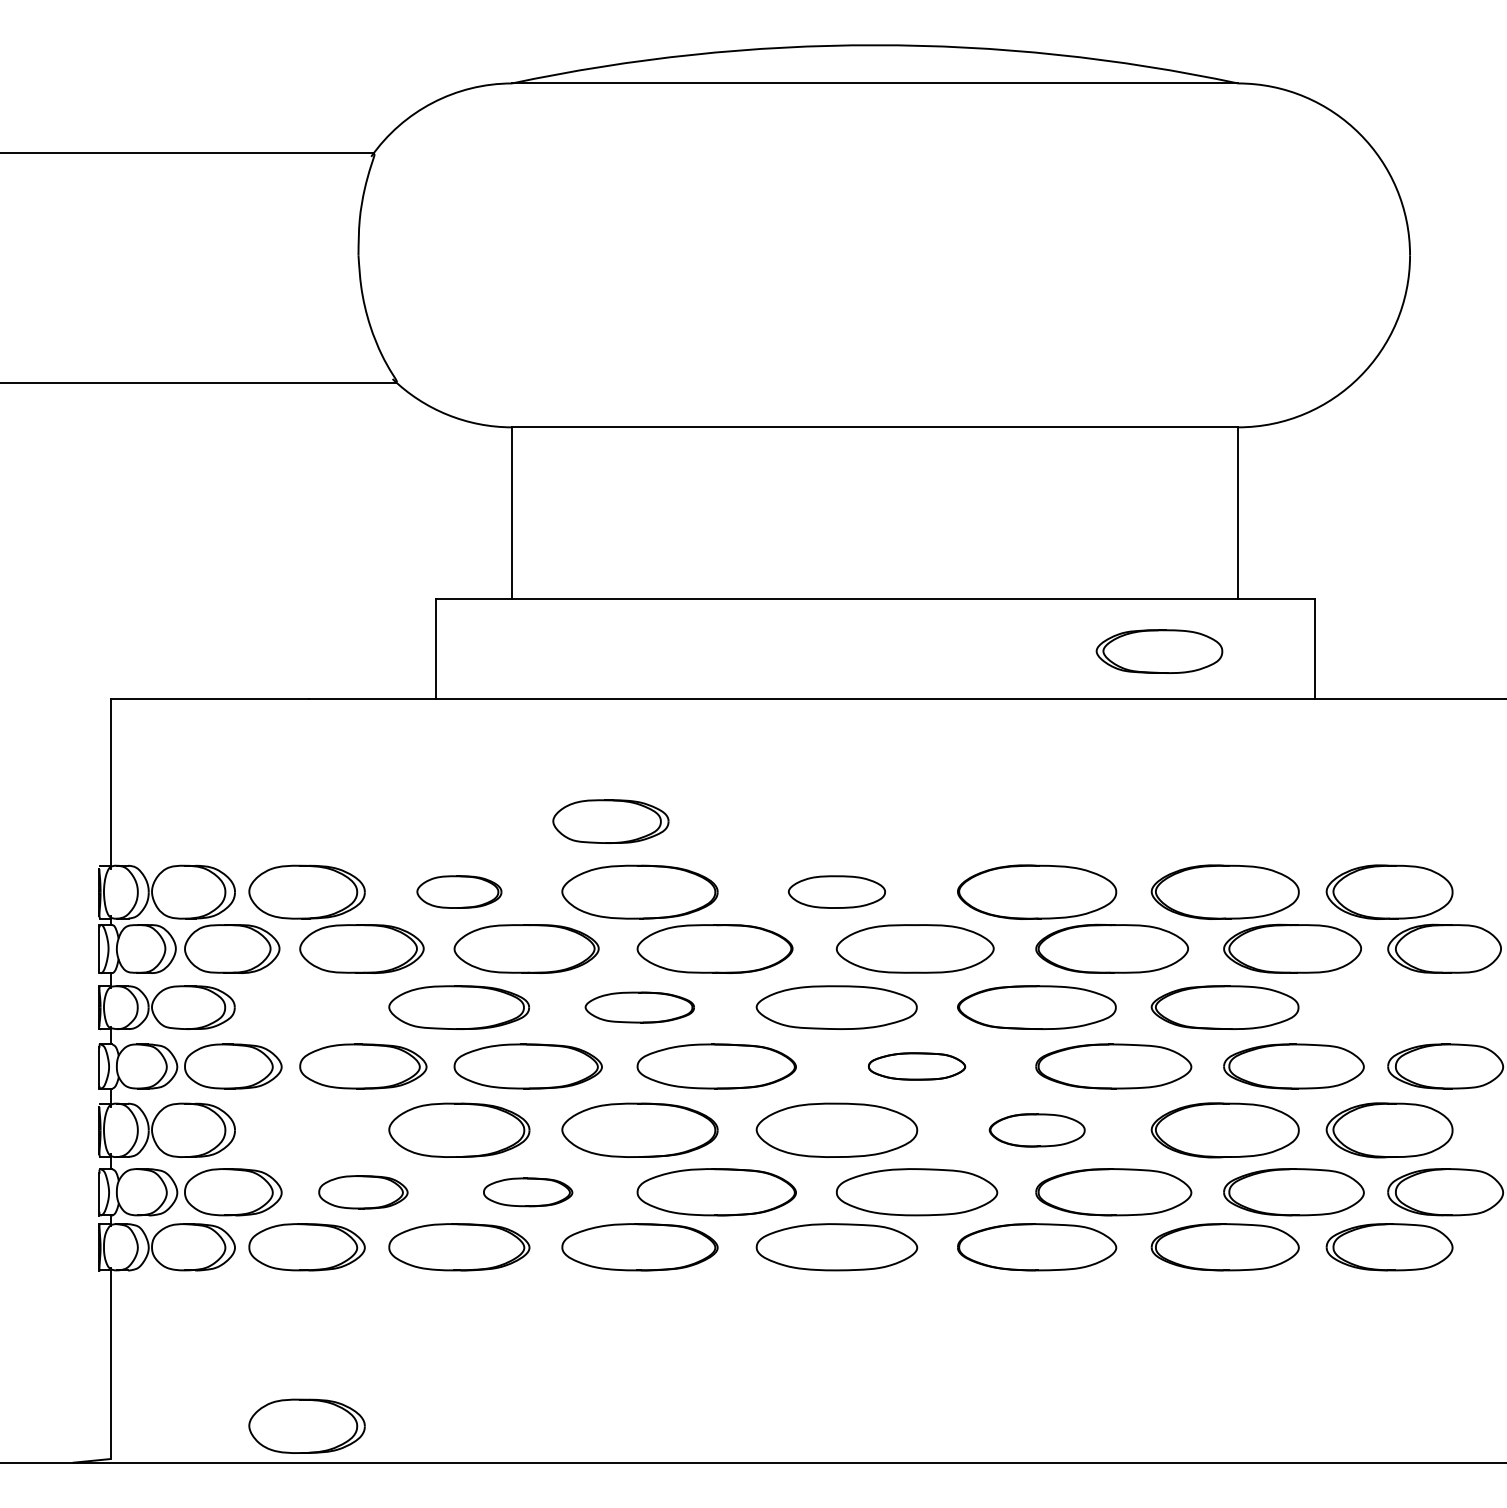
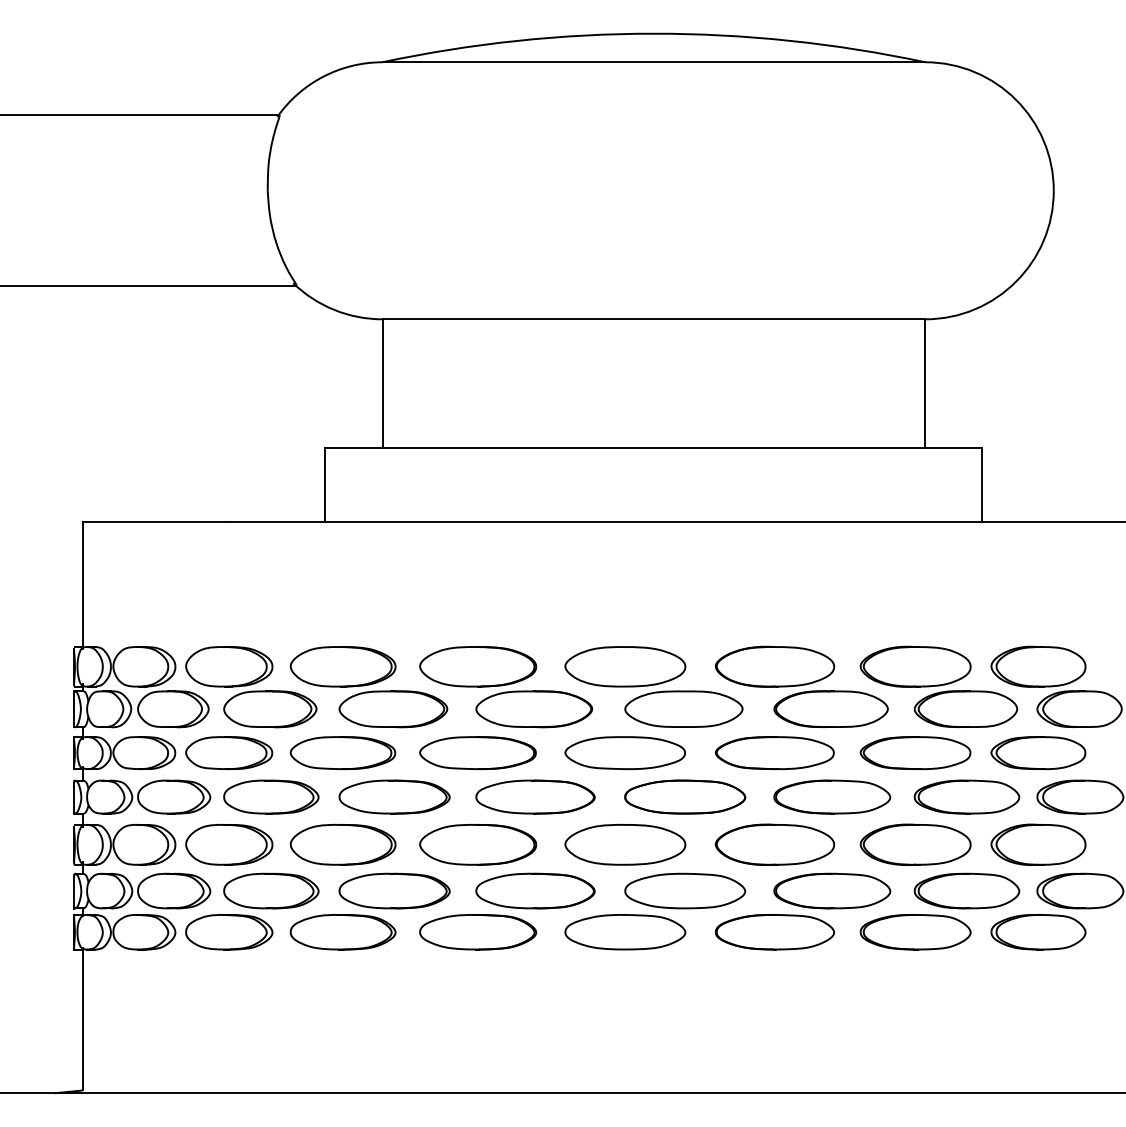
part: (1159, 651) -> (1038, 752), moved
part: (610, 821) -> (228, 752), moved
part: (459, 891) -> (343, 666), size x1.67
part: (836, 891) -> (625, 666), size x1.67
part: (639, 1007) -> (477, 752), size x1.43
part: (916, 1066) -> (684, 797), size x1.67
part: (1037, 1130) -> (775, 844), size x1.67
part: (363, 1192) -> (271, 891), size x1.43
part: (527, 1192) -> (394, 891), size x1.67
part: (306, 1425) -> (228, 844), moved

